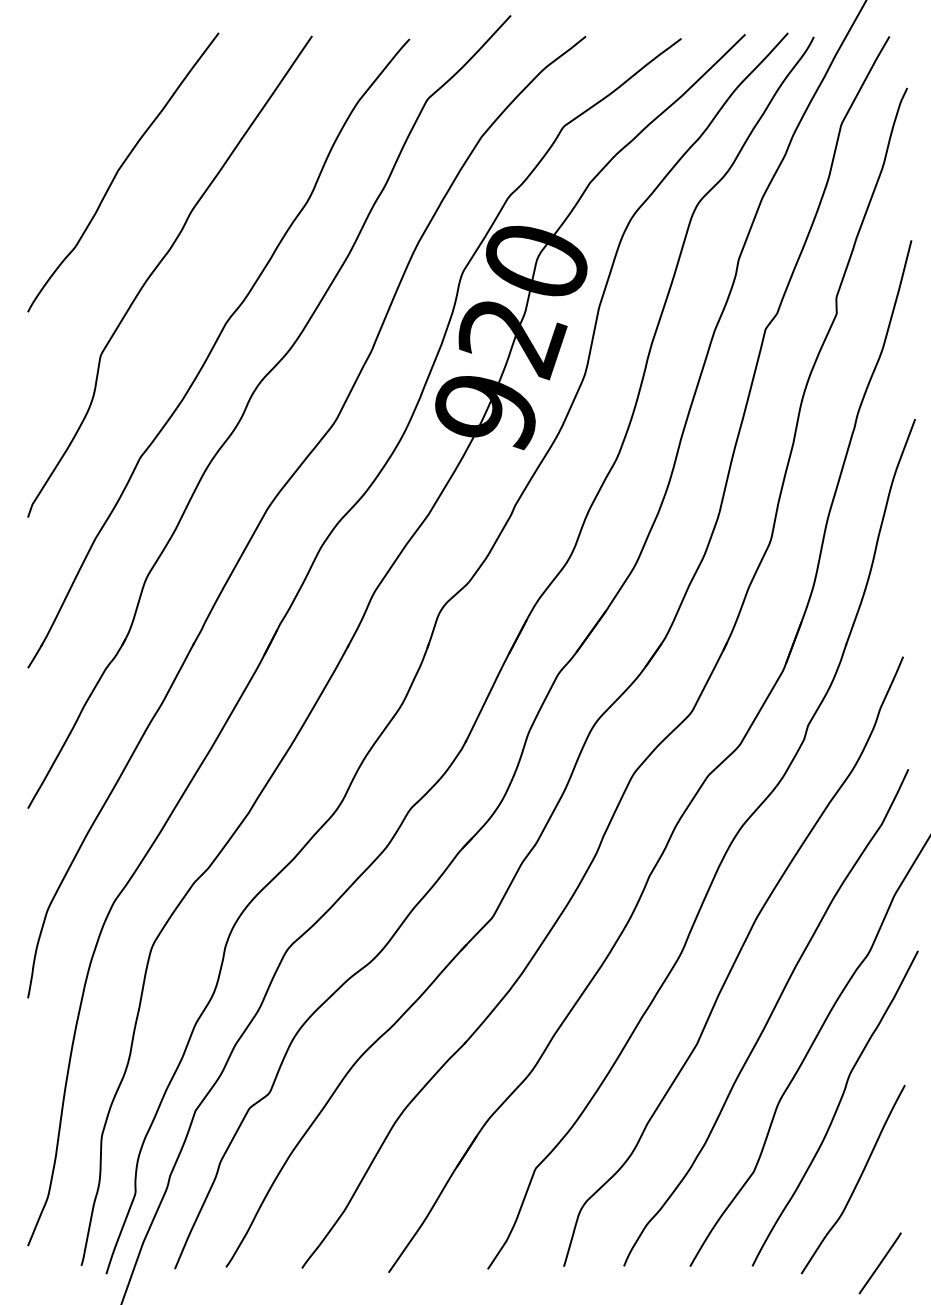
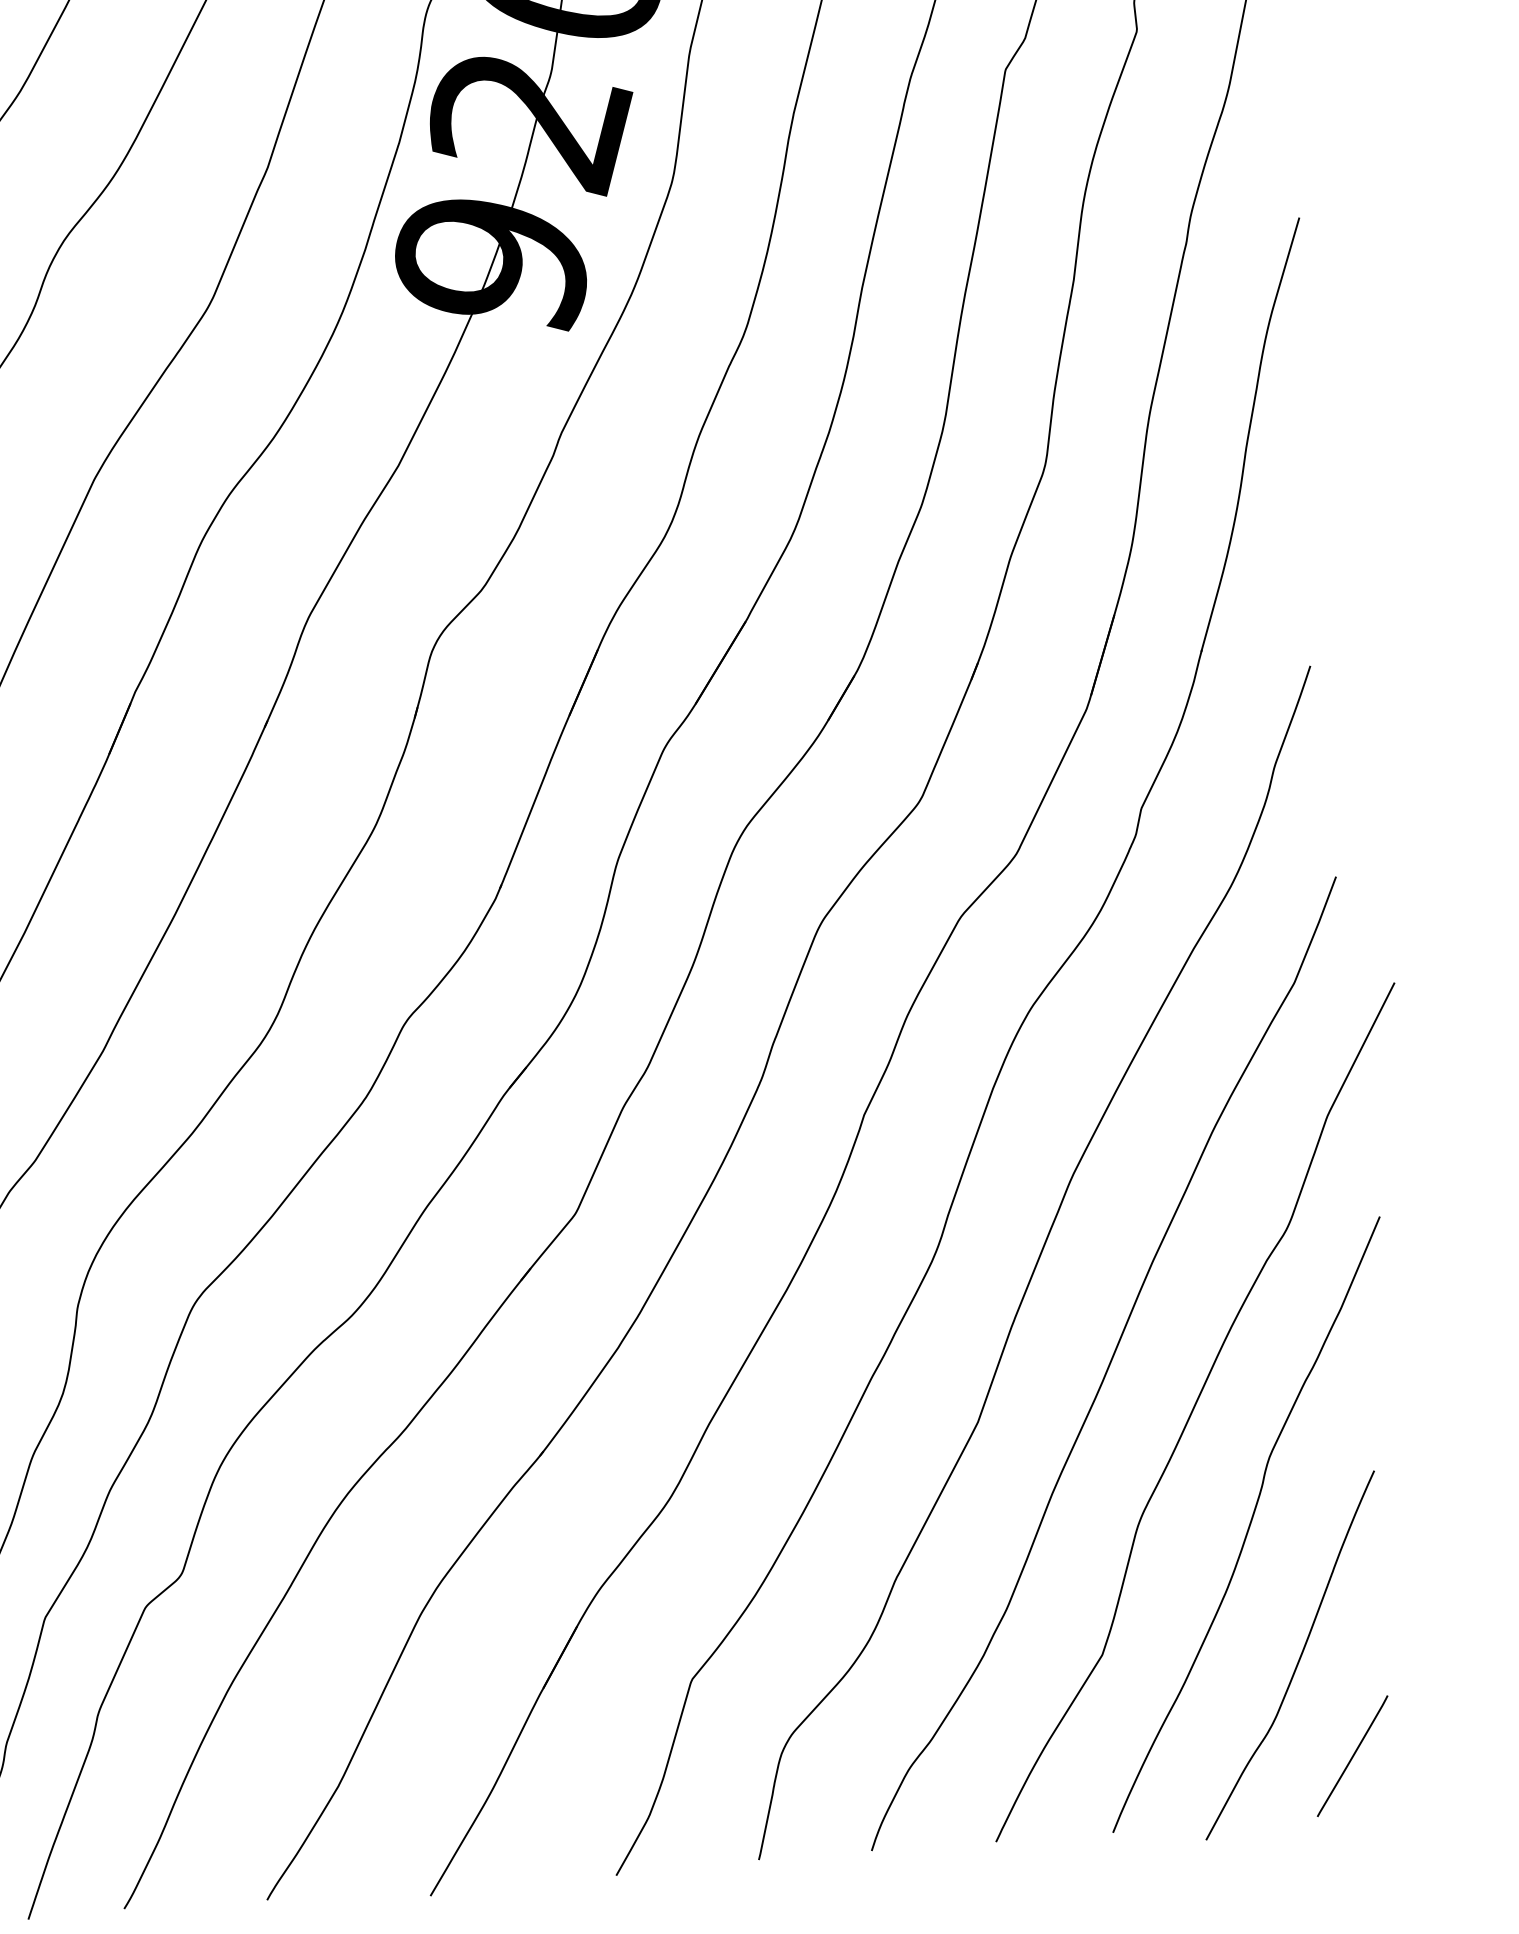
line: (879, 1263) -> (1351, 1756), moved

